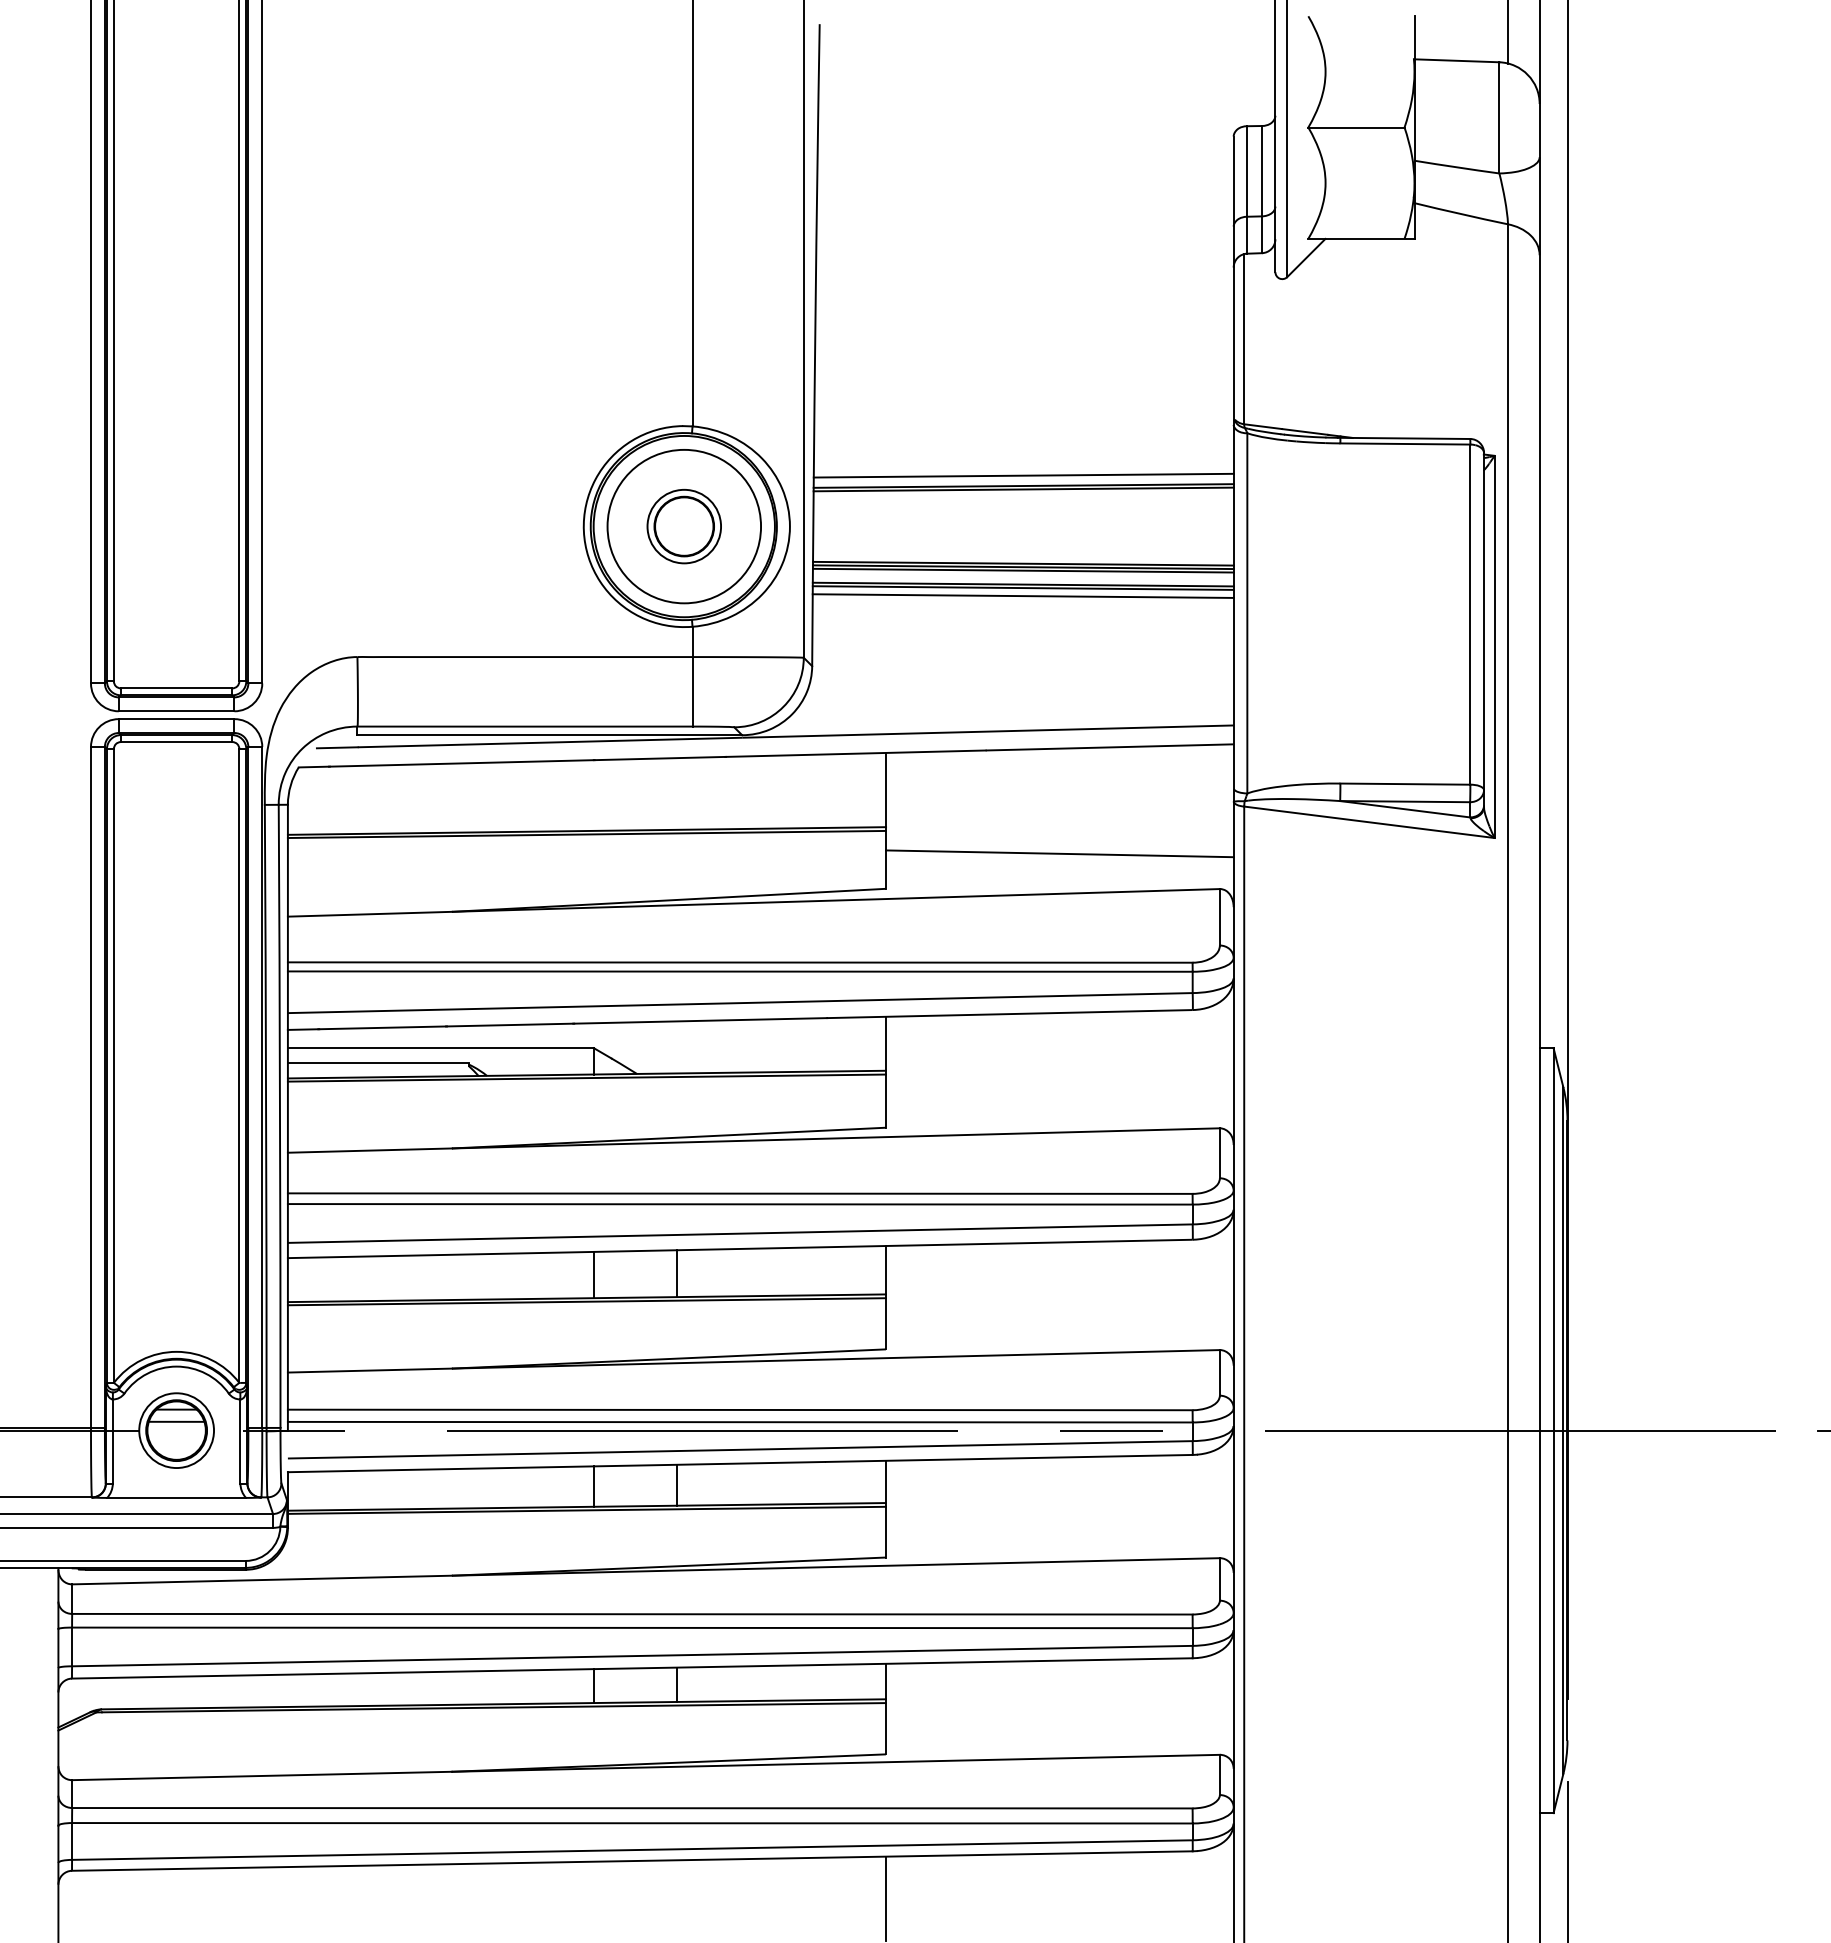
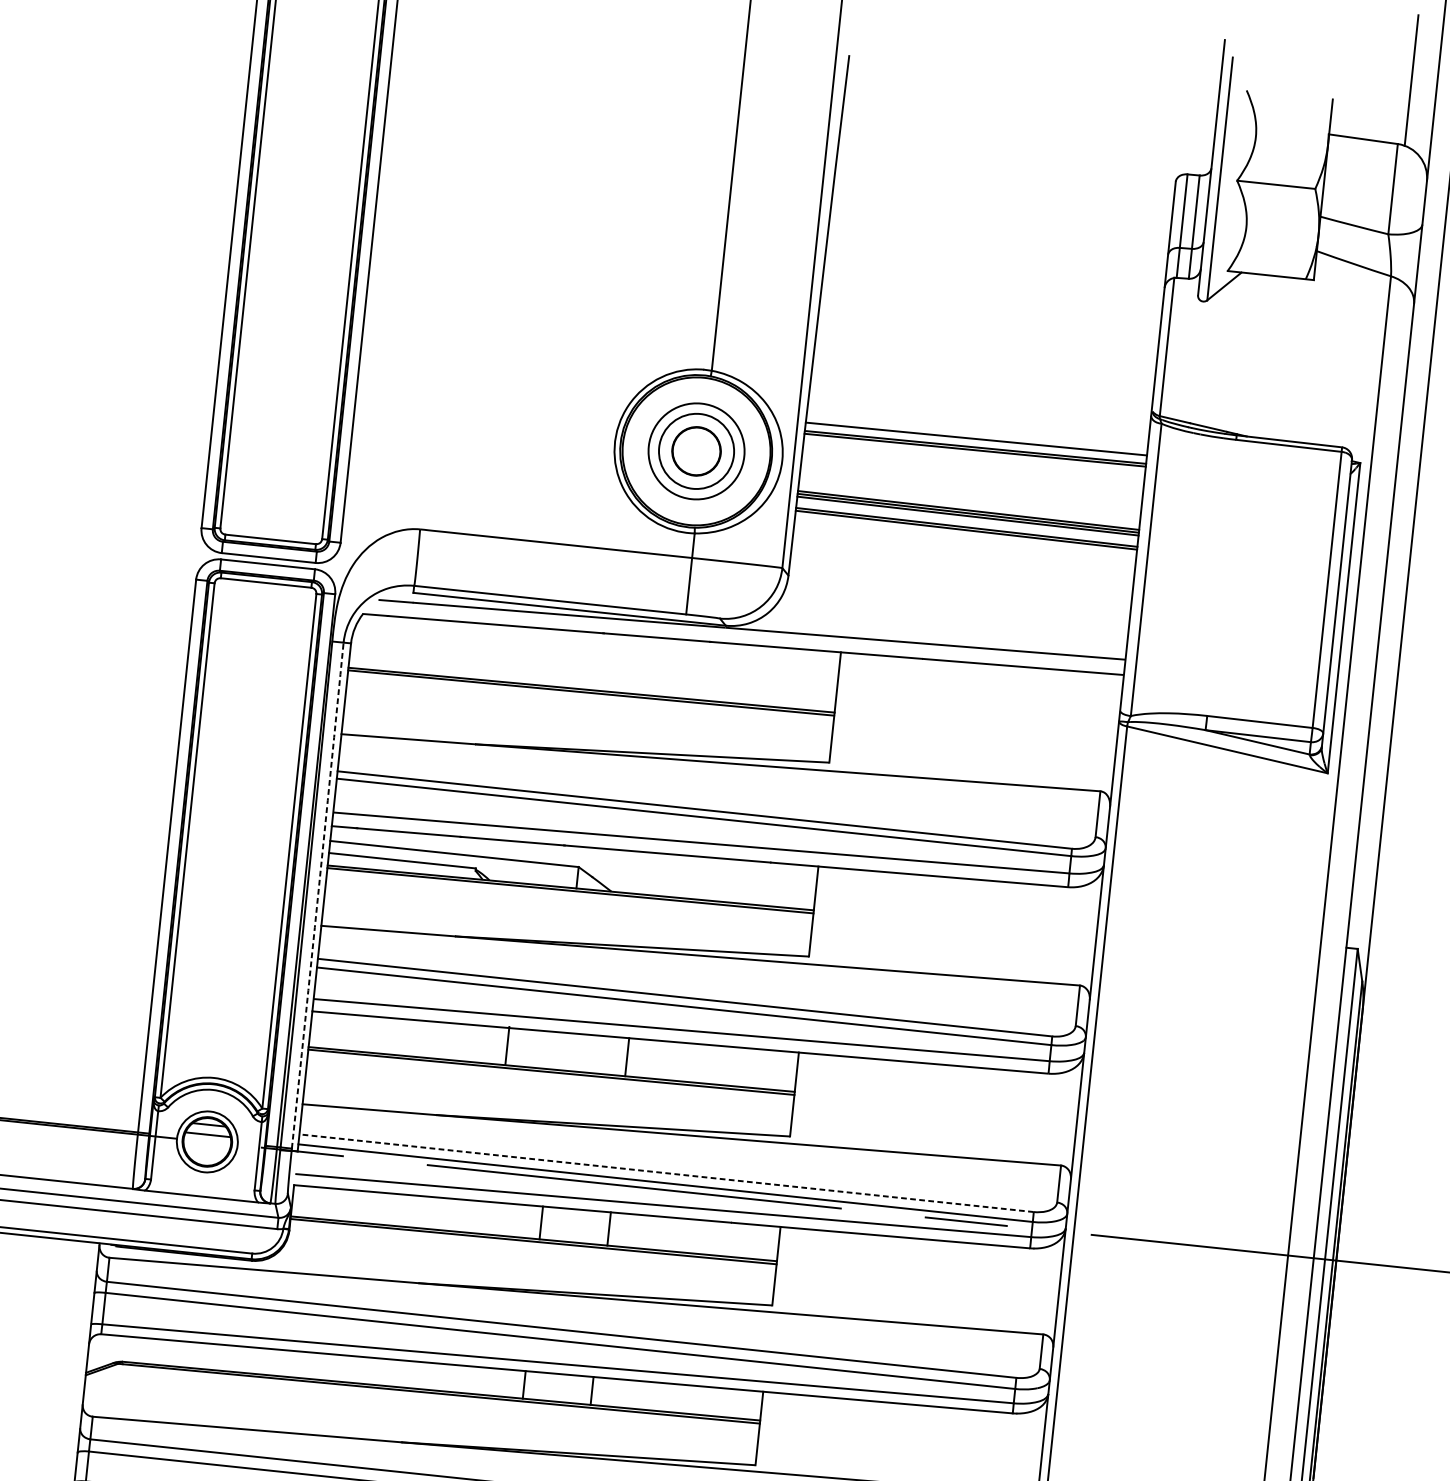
circle: (684, 526) -> (696, 451), size x0.6
circle: (684, 526) -> (696, 451), size x1.6
line: (1022, 595) -> (965, 536), removed
line: (1059, 853) -> (973, 748), removed
arc: (280, 1116) -> (318, 895), solid -> dashed
line: (593, 1274) -> (507, 1045), moved
line: (739, 1409) -> (666, 1172), solid -> dashed

